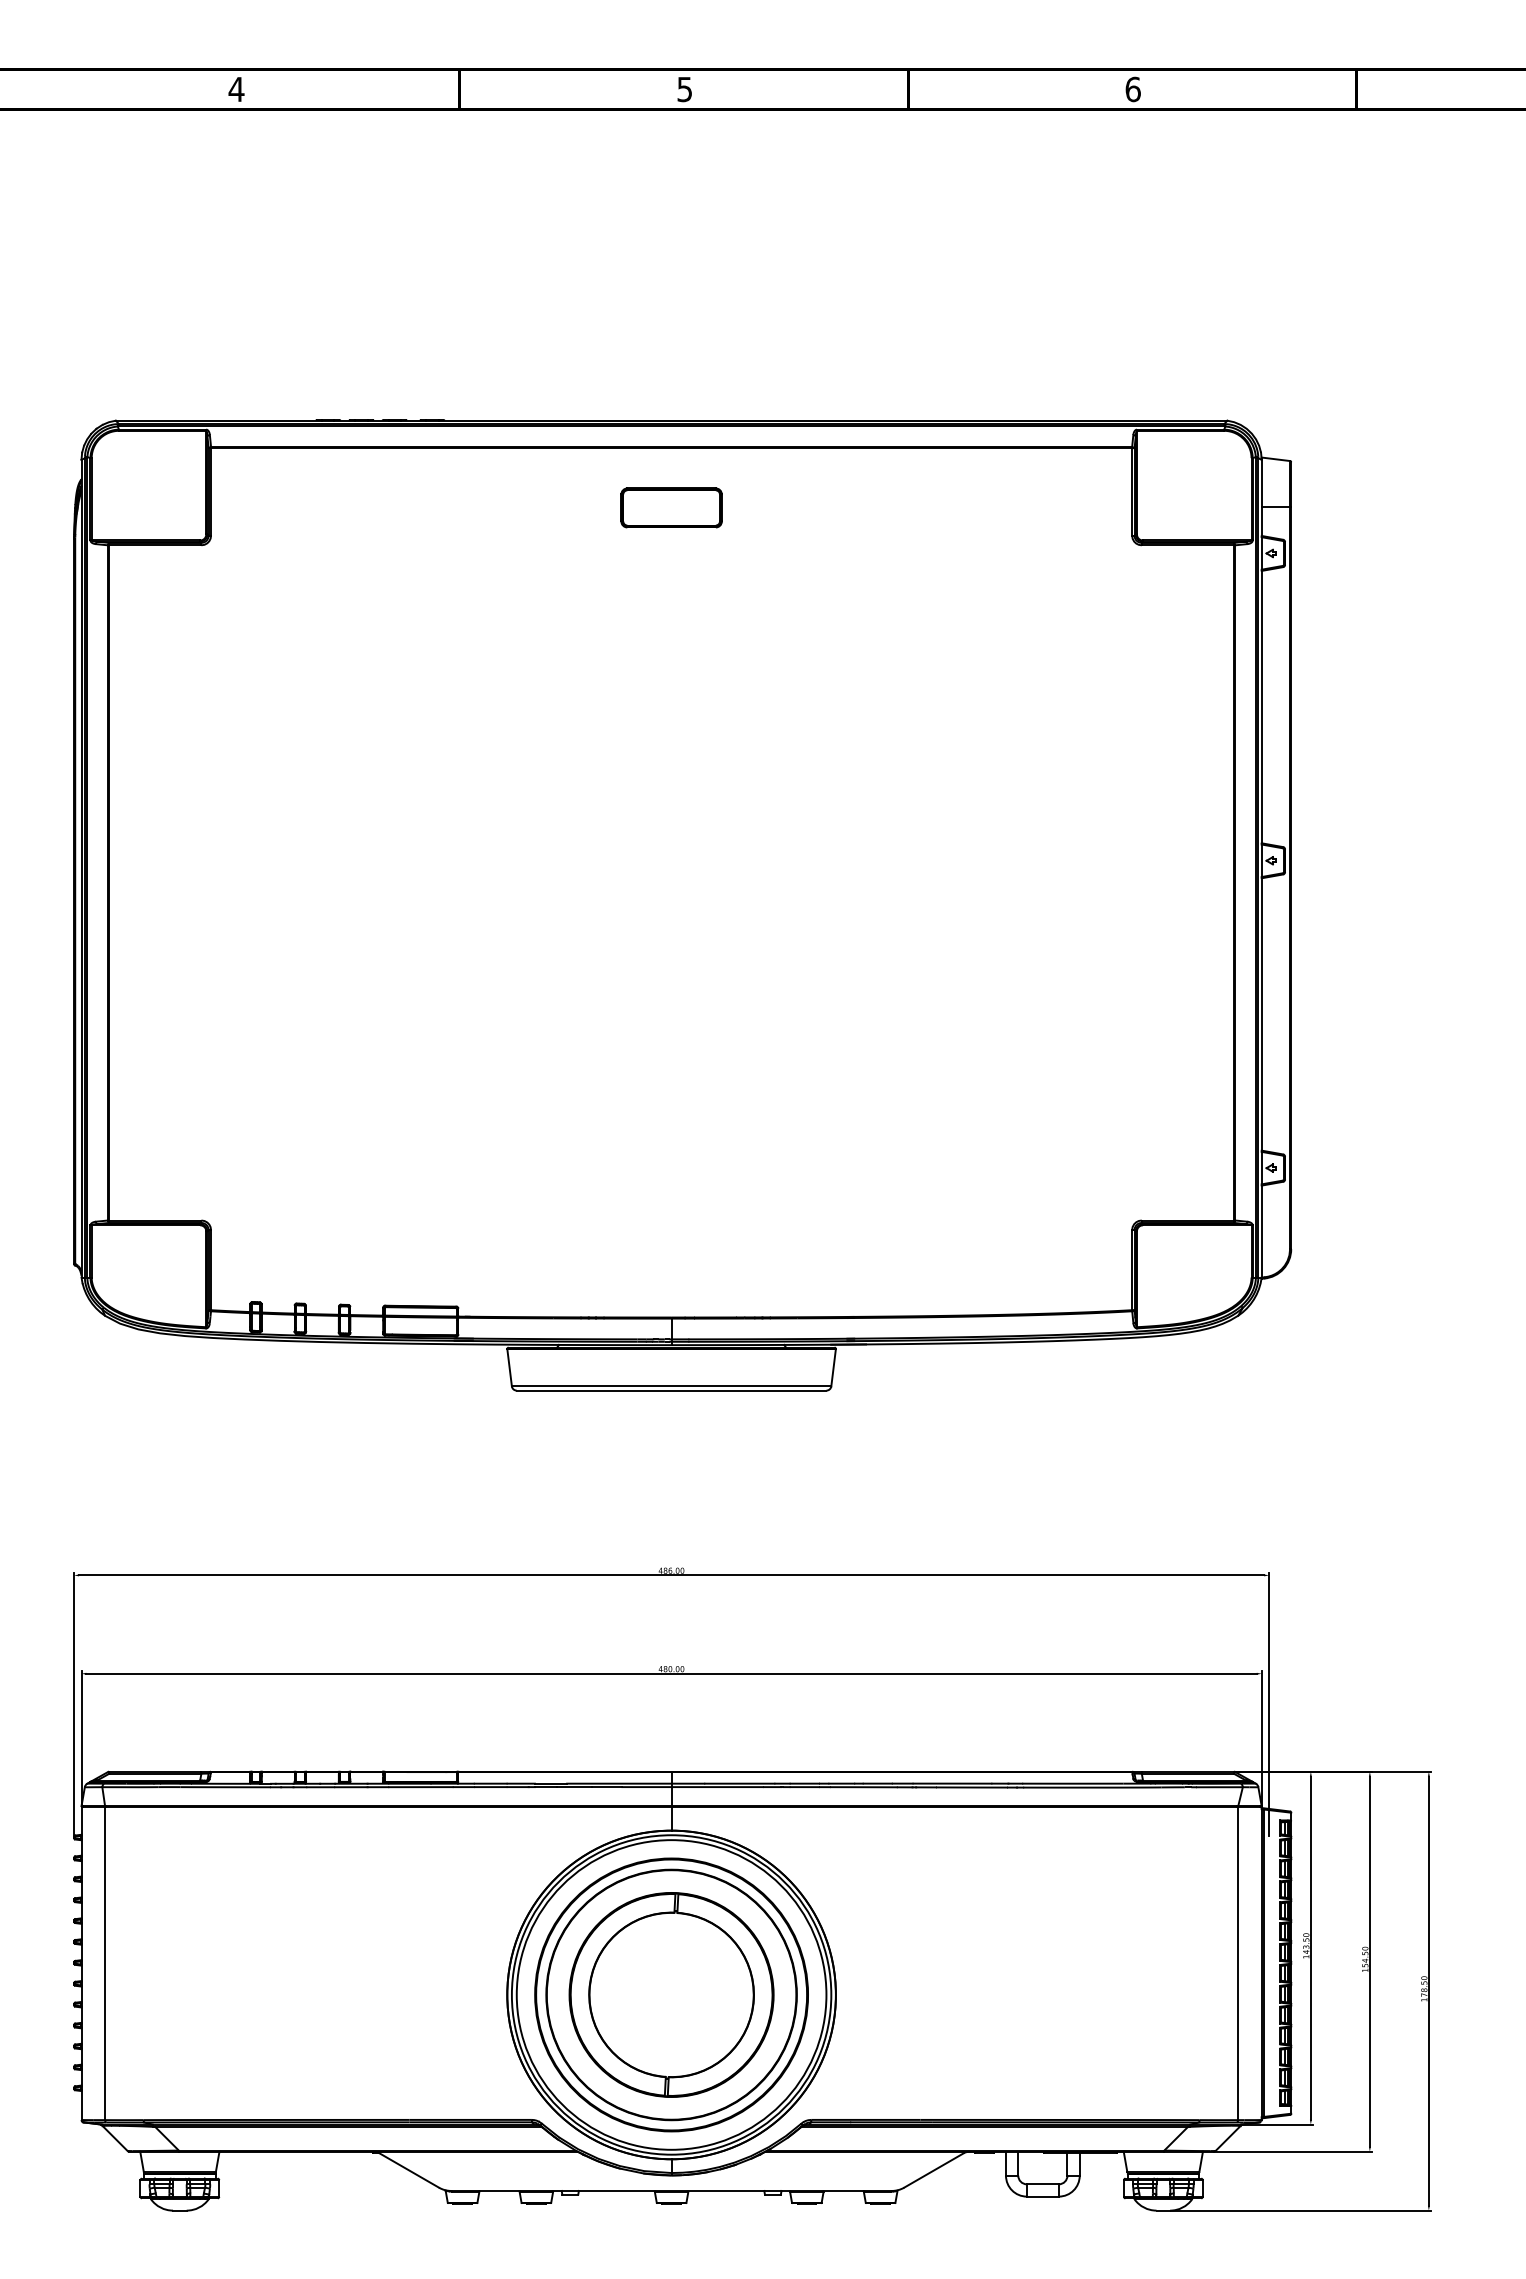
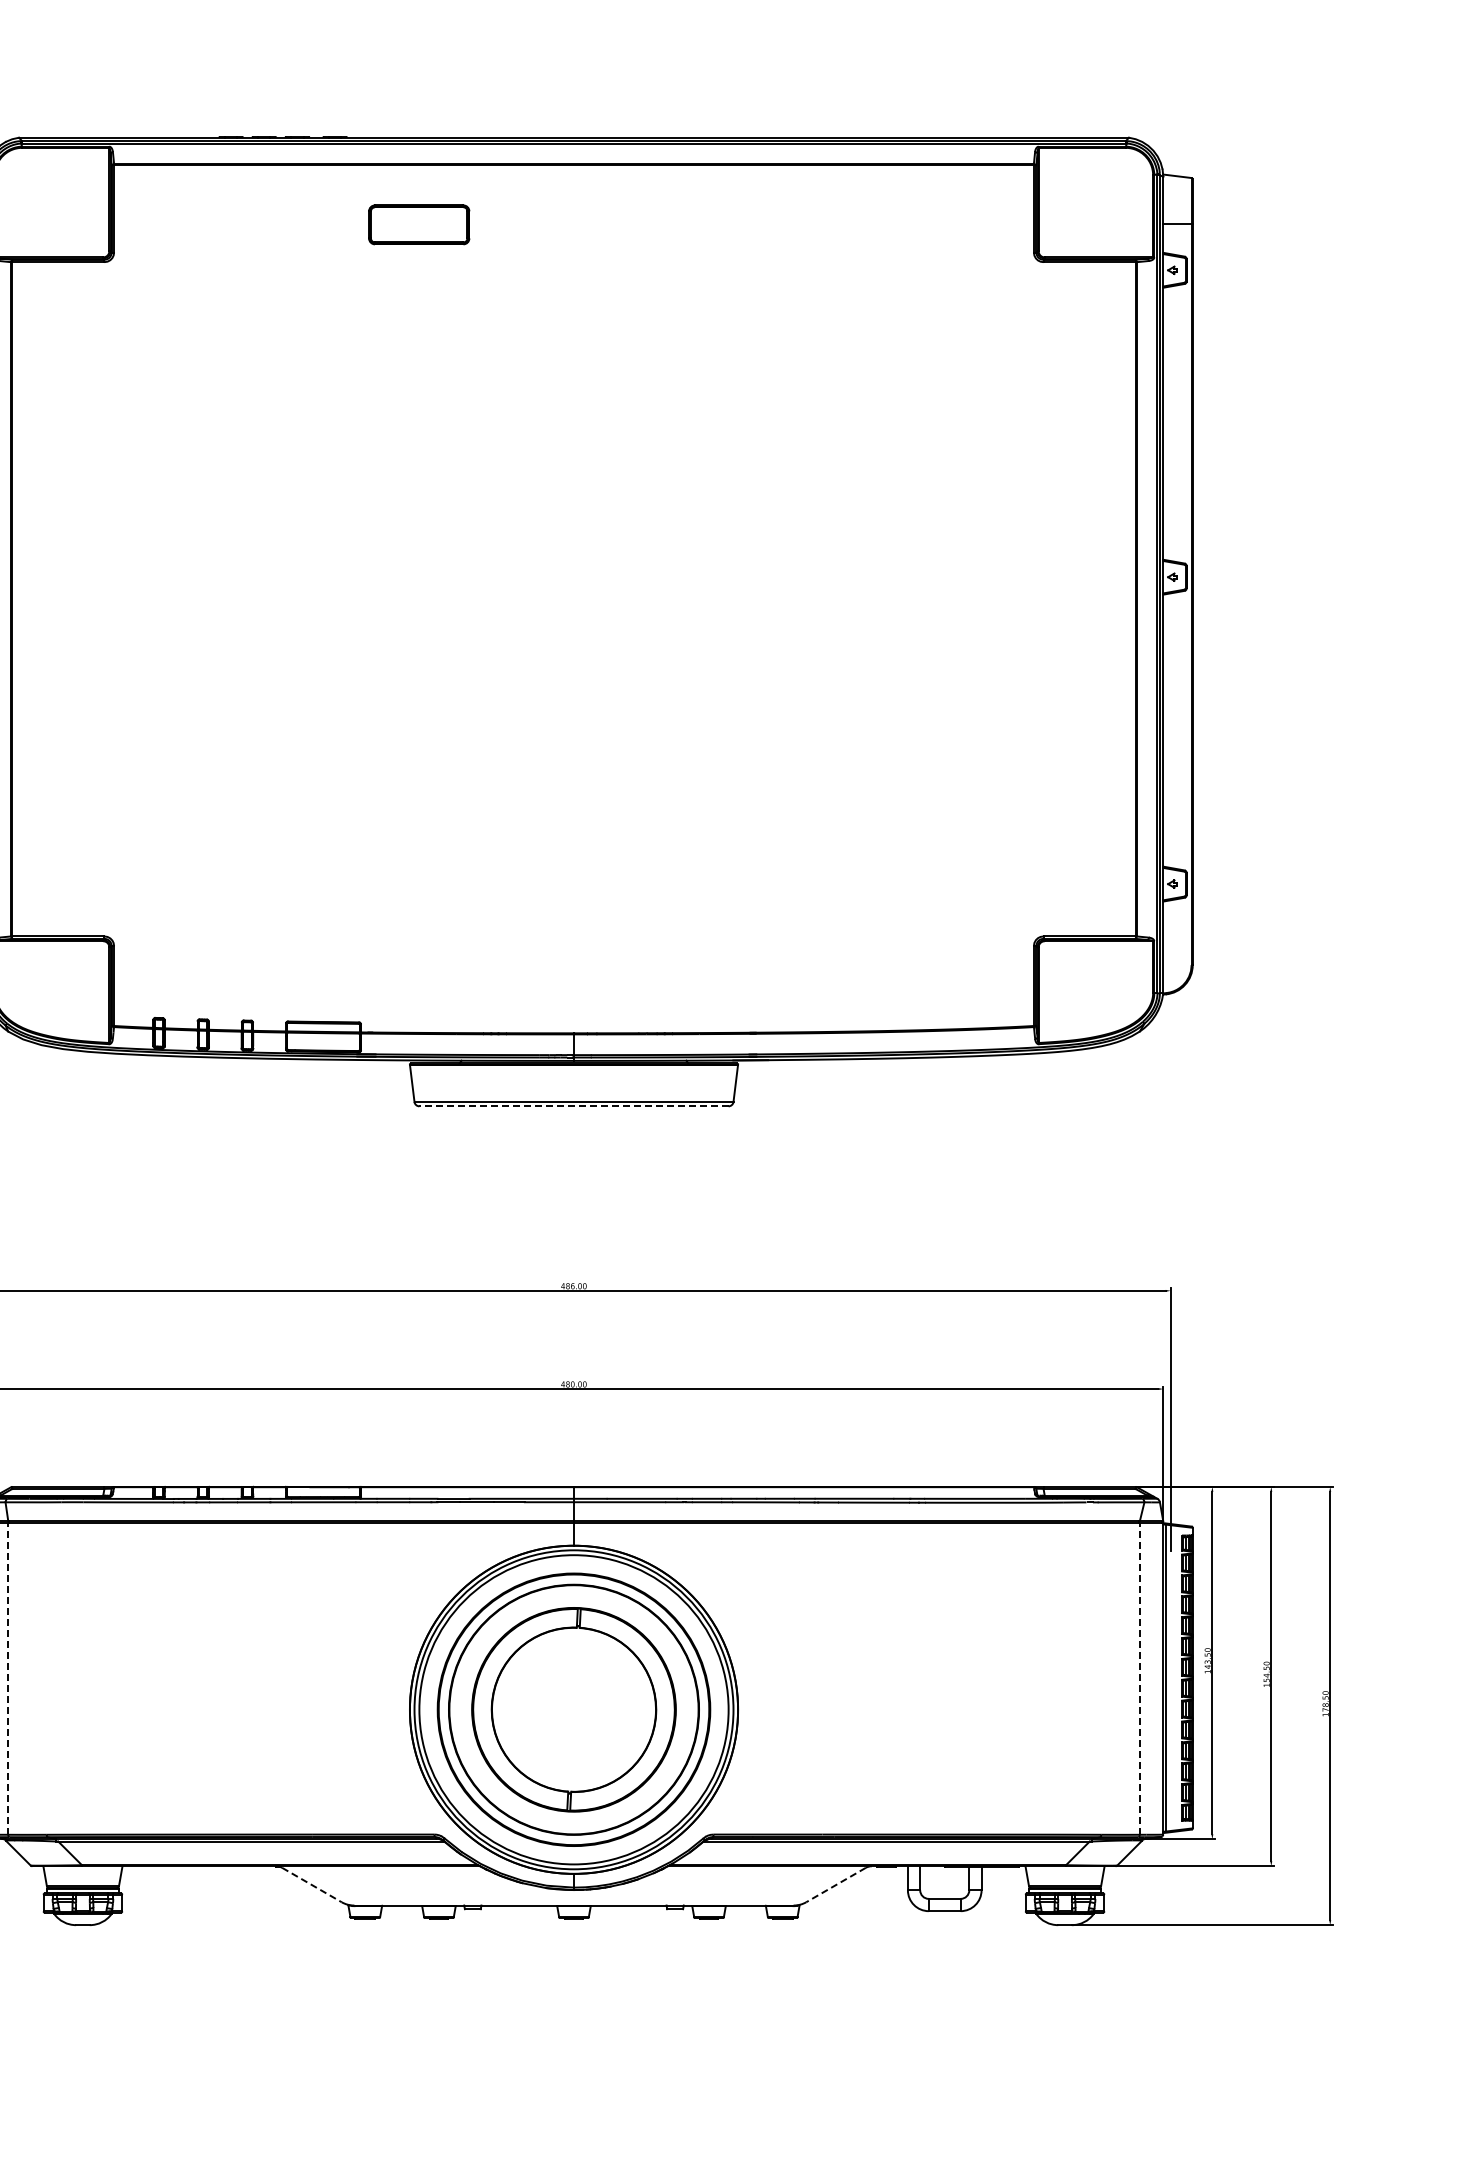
part: (671, 507) -> (419, 224), moved
line: (671, 1390) -> (573, 1106), solid -> dashed
line: (105, 1963) -> (8, 1678), solid -> dashed
line: (1238, 1963) -> (1140, 1678), solid -> dashed
line: (409, 2170) -> (312, 1885), solid -> dashed
line: (933, 2170) -> (835, 1885), solid -> dashed

